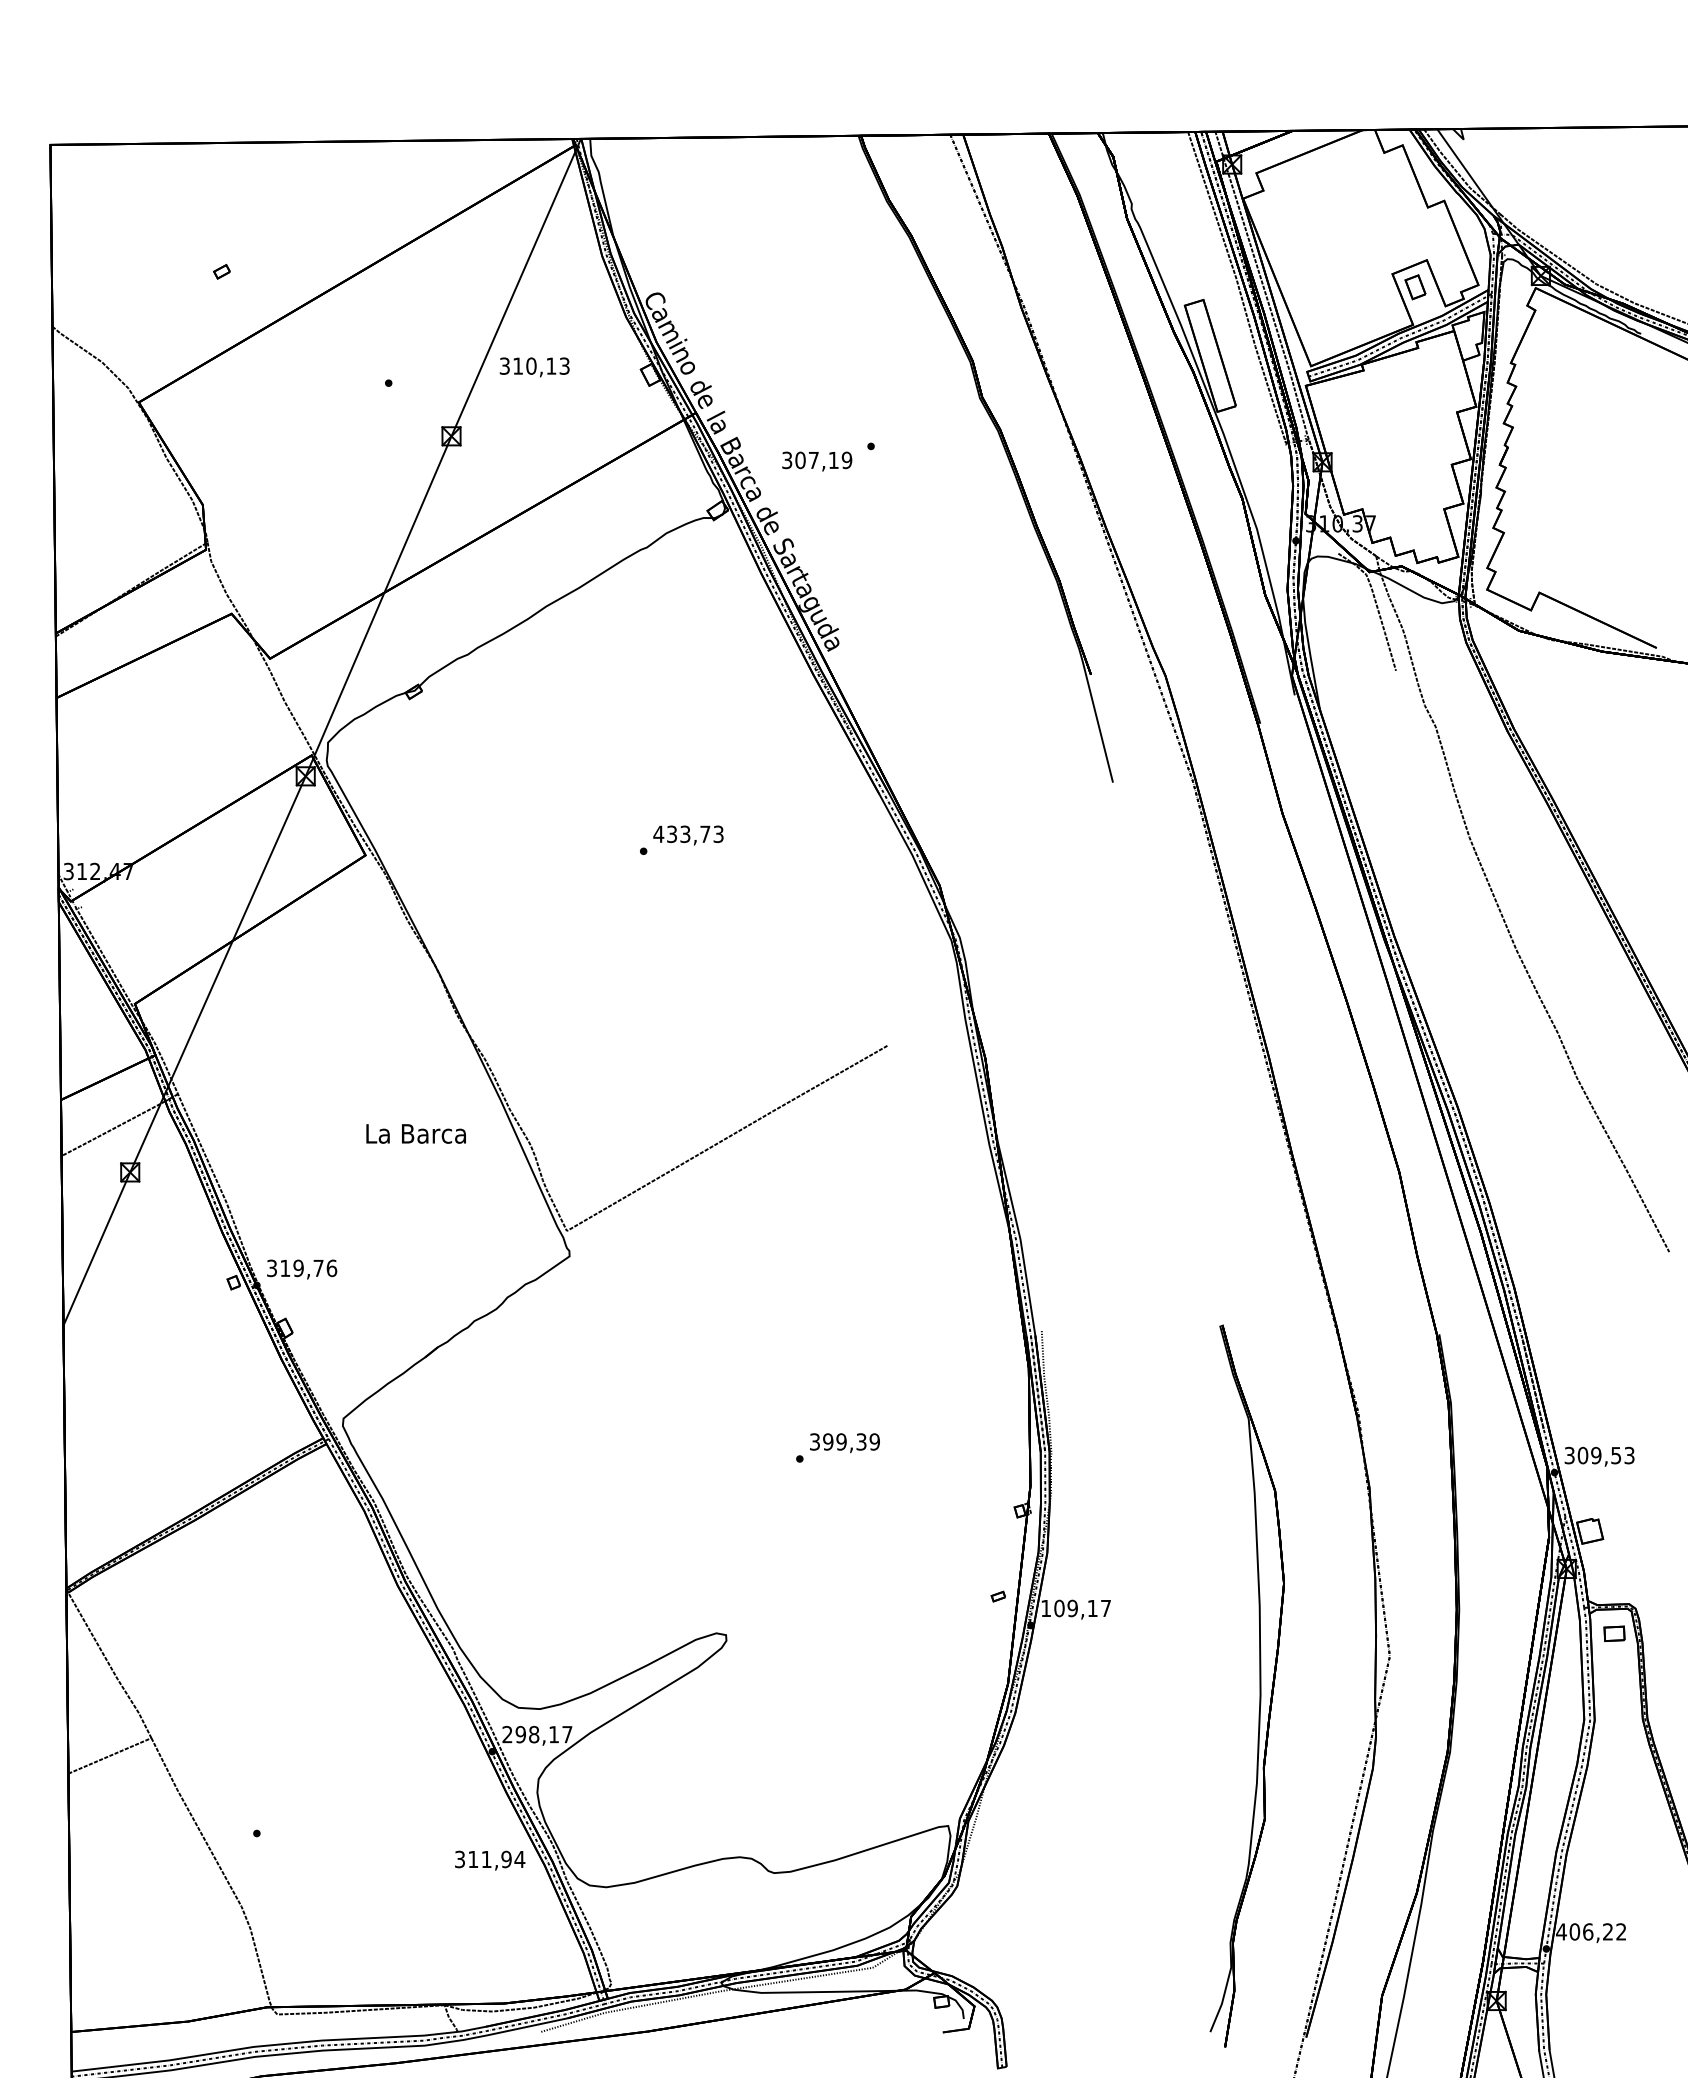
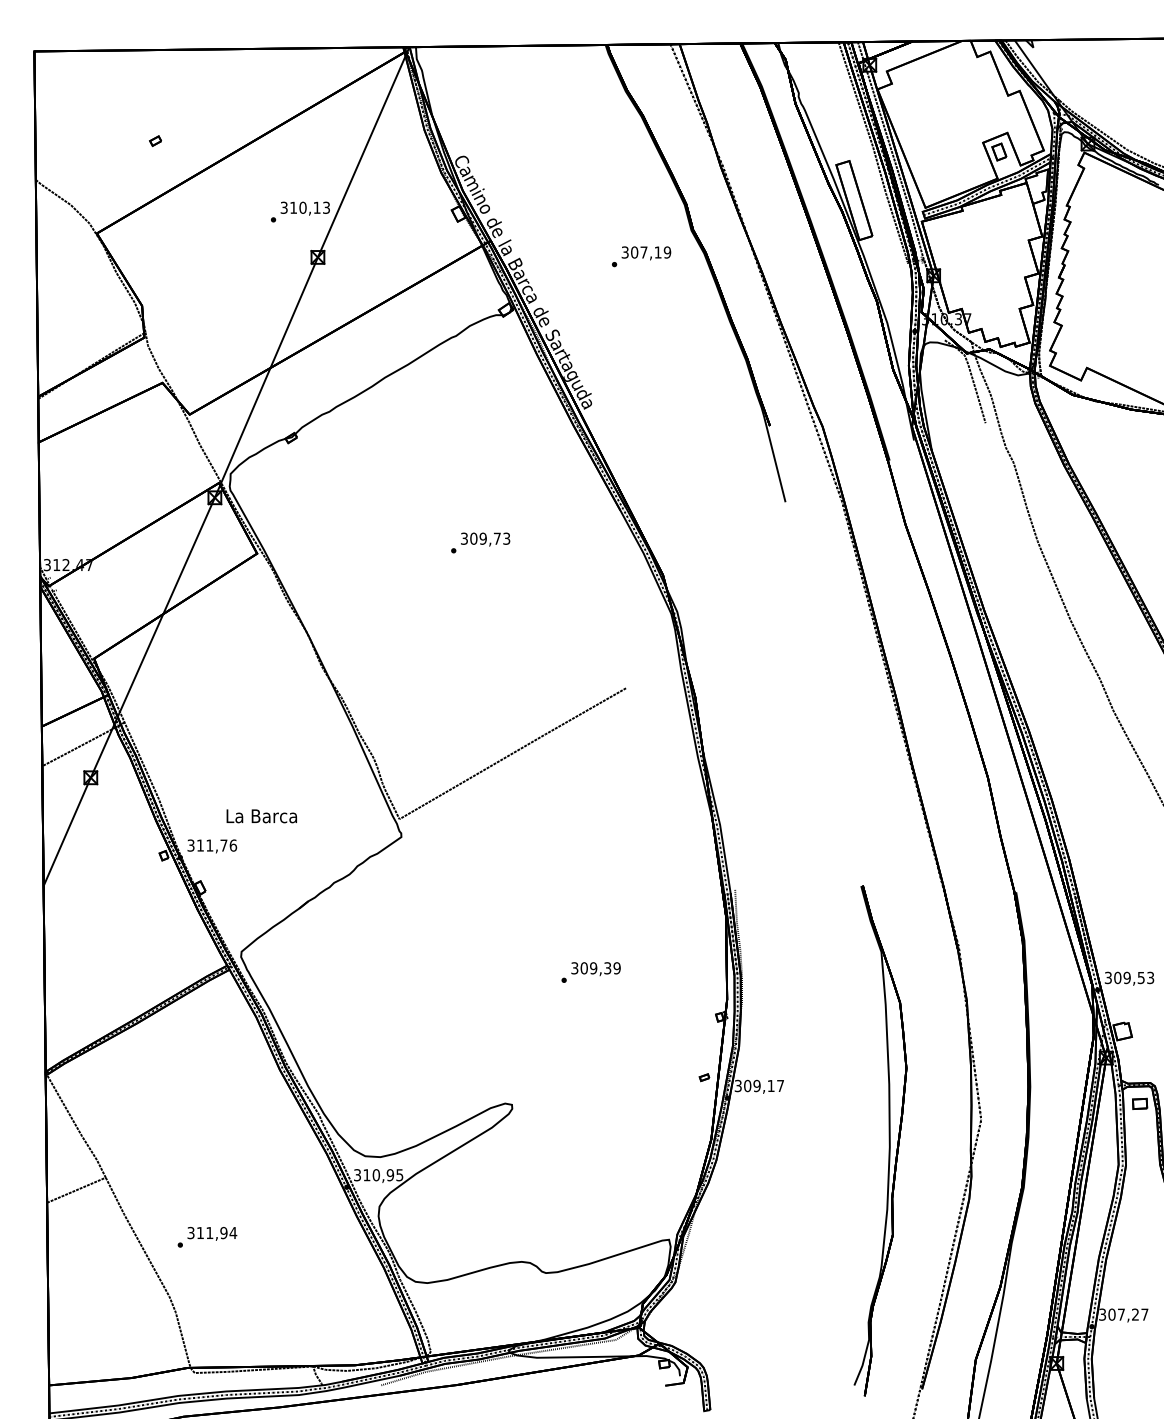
text: (534, 367) -> (305, 208), moved
text: (817, 461) -> (646, 253), moved
text: (671, 834) -> (473, 538), 433,73 -> 309,73
text: (415, 1133) -> (261, 816), moved
text: (298, 1268) -> (209, 845), 319,76 -> 311,76
text: (828, 1441) -> (584, 967), 399,39 -> 309,39
text: (1046, 1608) -> (738, 1086), 109,17 -> 309,17
text: (537, 1734) -> (378, 1175), 298,17 -> 310,95
text: (490, 1860) -> (212, 1233), moved
text: (1591, 1931) -> (1123, 1314), 406,22 -> 307,27

